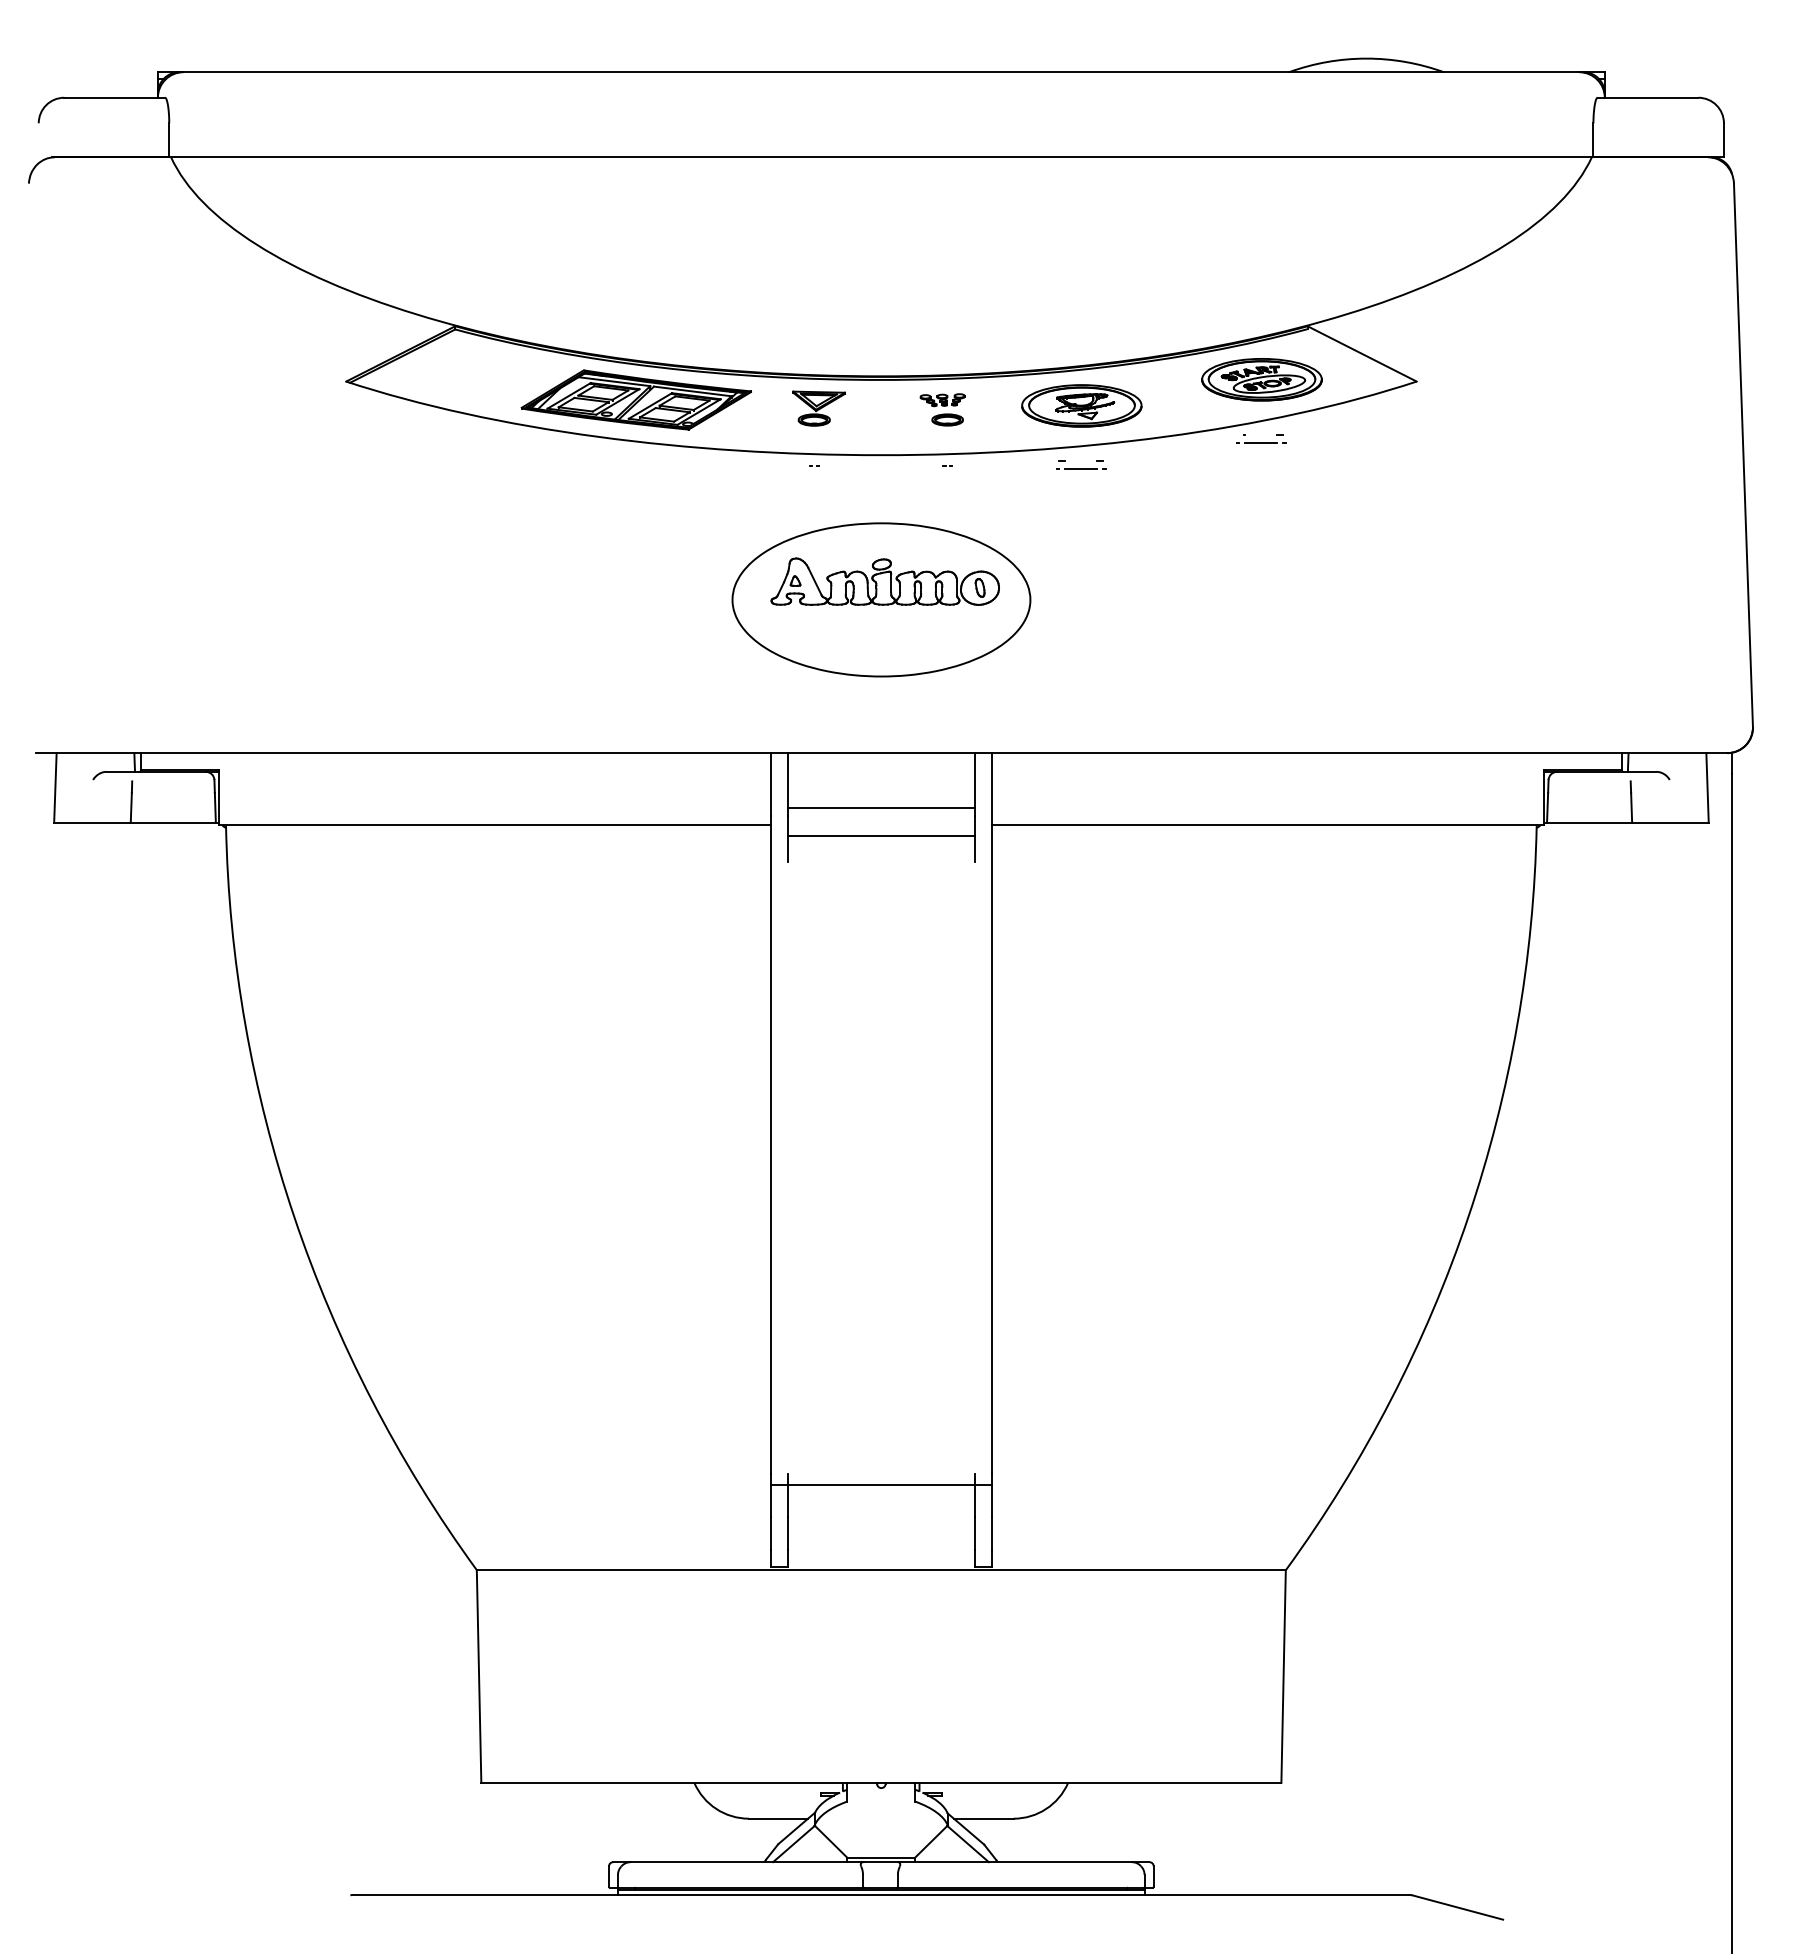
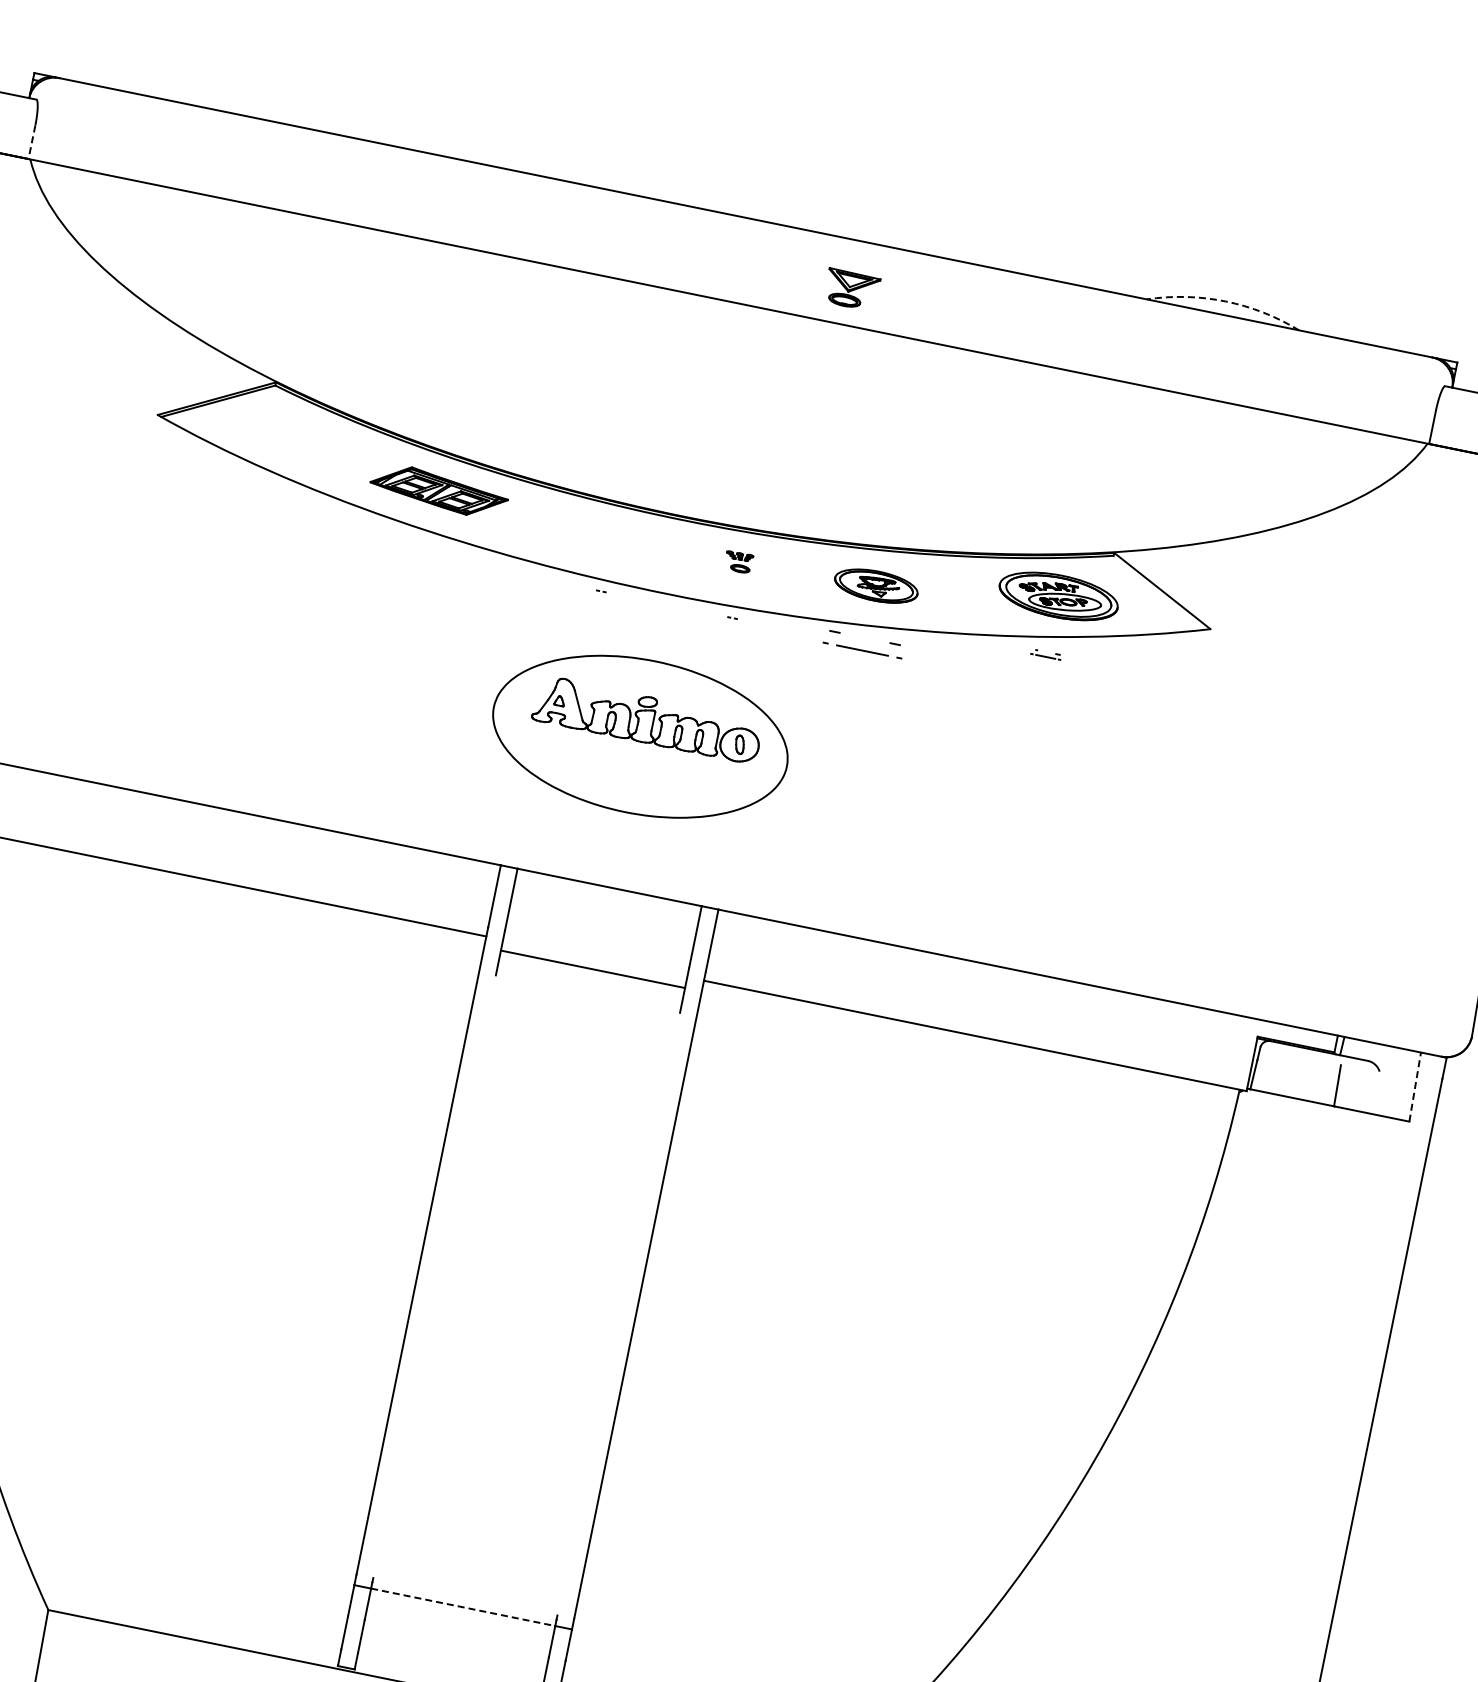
arc: (1366, 58) -> (1225, 301), solid -> dashed
line: (169, 140) -> (32, 142), solid -> dashed
part: (635, 399) -> (438, 490), size x0.6
part: (1081, 405) -> (876, 585), size x0.7
part: (818, 408) -> (851, 289), moved
part: (942, 409) -> (738, 561), size x0.6
part: (1261, 438) -> (1046, 654), size x0.6
part: (1081, 464) -> (864, 643), size x1.6
line: (1707, 788) -> (1415, 1087), solid -> dashed
line: (880, 808) -> (597, 941), removed
line: (881, 1485) -> (463, 1607), solid -> dashed

